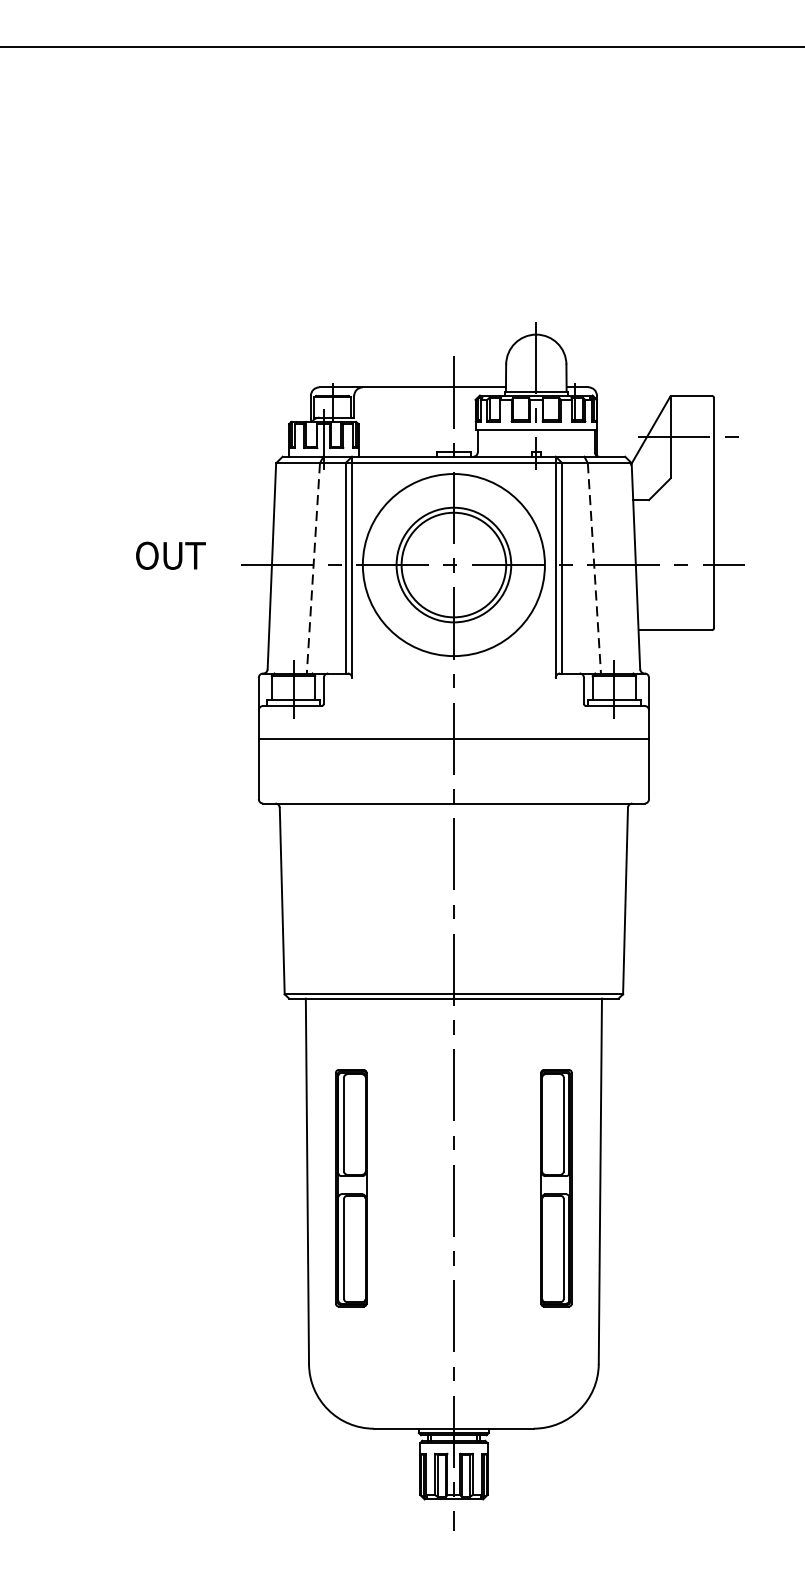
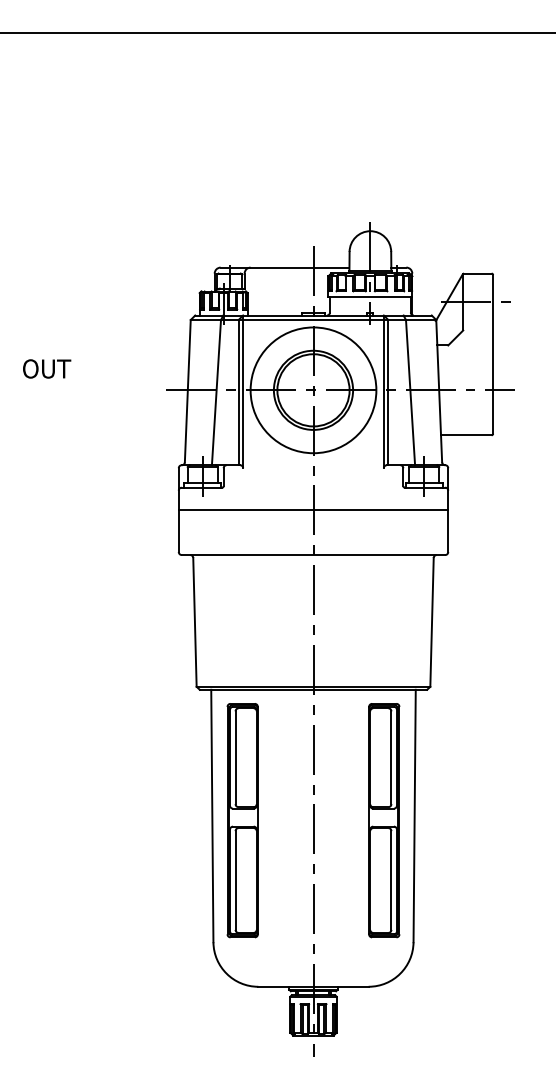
text: (171, 555) -> (47, 368), moved
line: (313, 568) -> (216, 392), dashed -> solid
line: (594, 568) -> (410, 392), dashed -> solid
part: (351, 1187) -> (242, 820), size x1.43
part: (556, 1187) -> (384, 820), size x1.43

